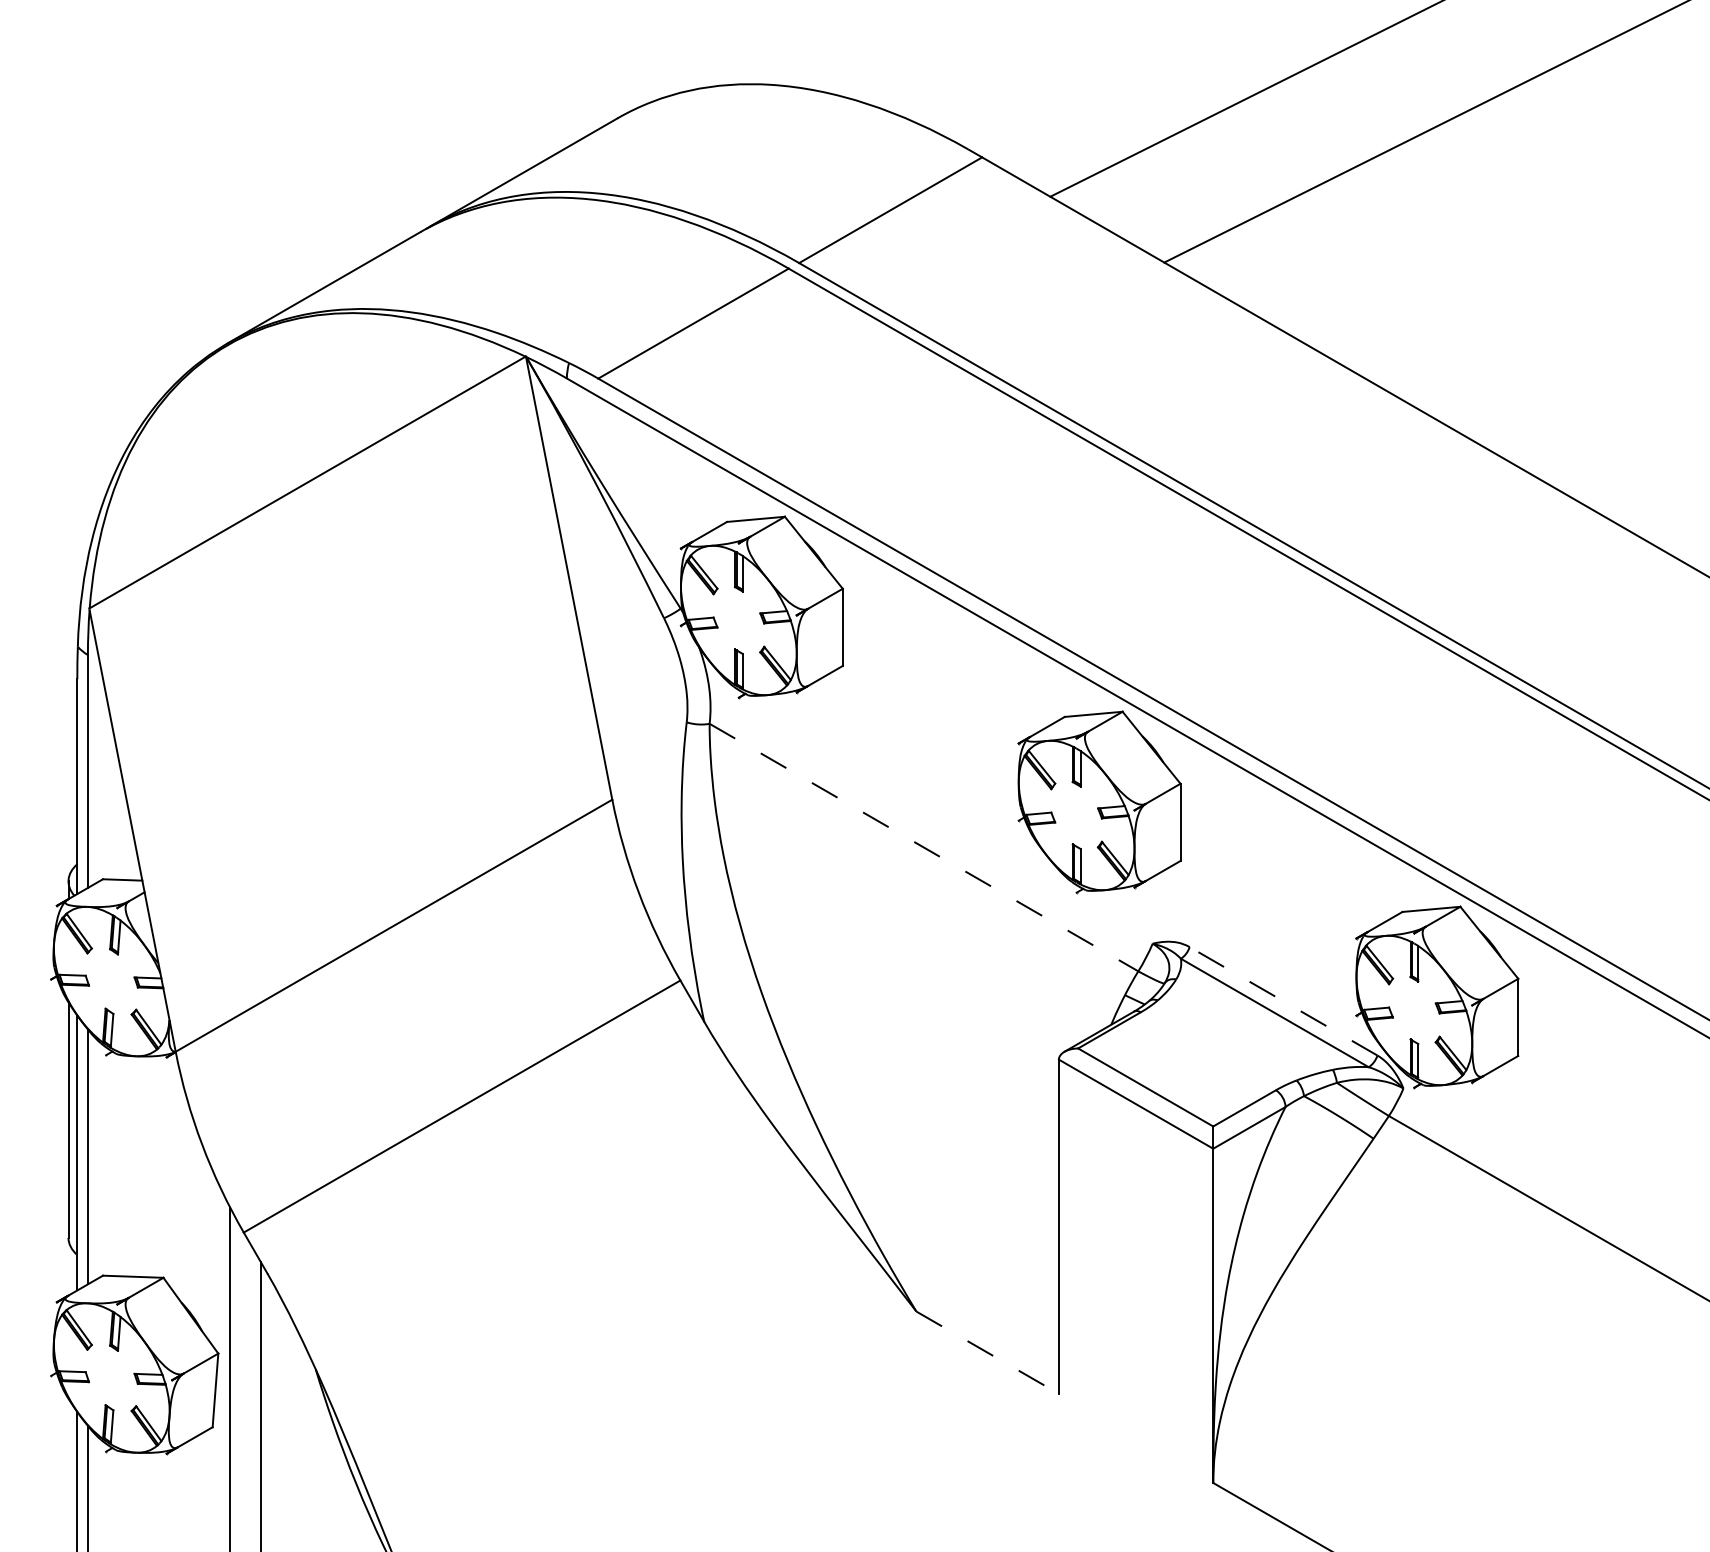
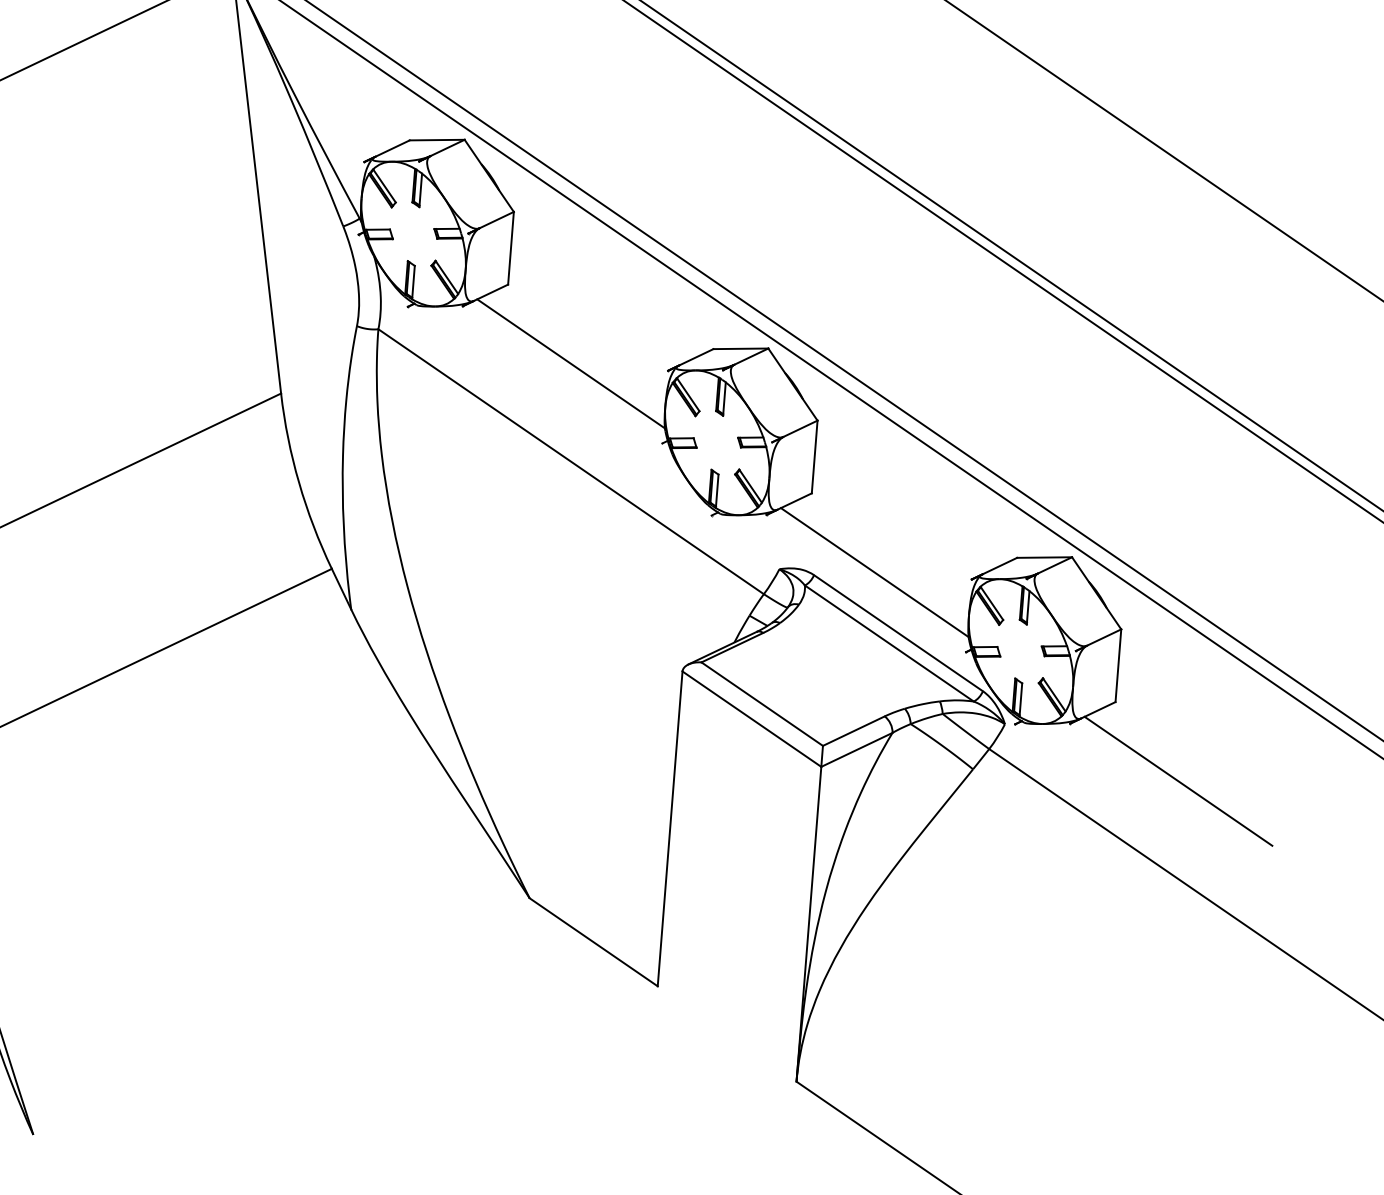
line: (915, 744) -> (570, 364), added
line: (923, 847) -> (570, 461), dashed -> solid
line: (1253, 939) -> (874, 572), added
line: (1283, 1001) -> (898, 633), dashed -> solid
line: (1590, 1134) -> (1177, 781), added
line: (988, 1352) -> (594, 942), dashed -> solid

